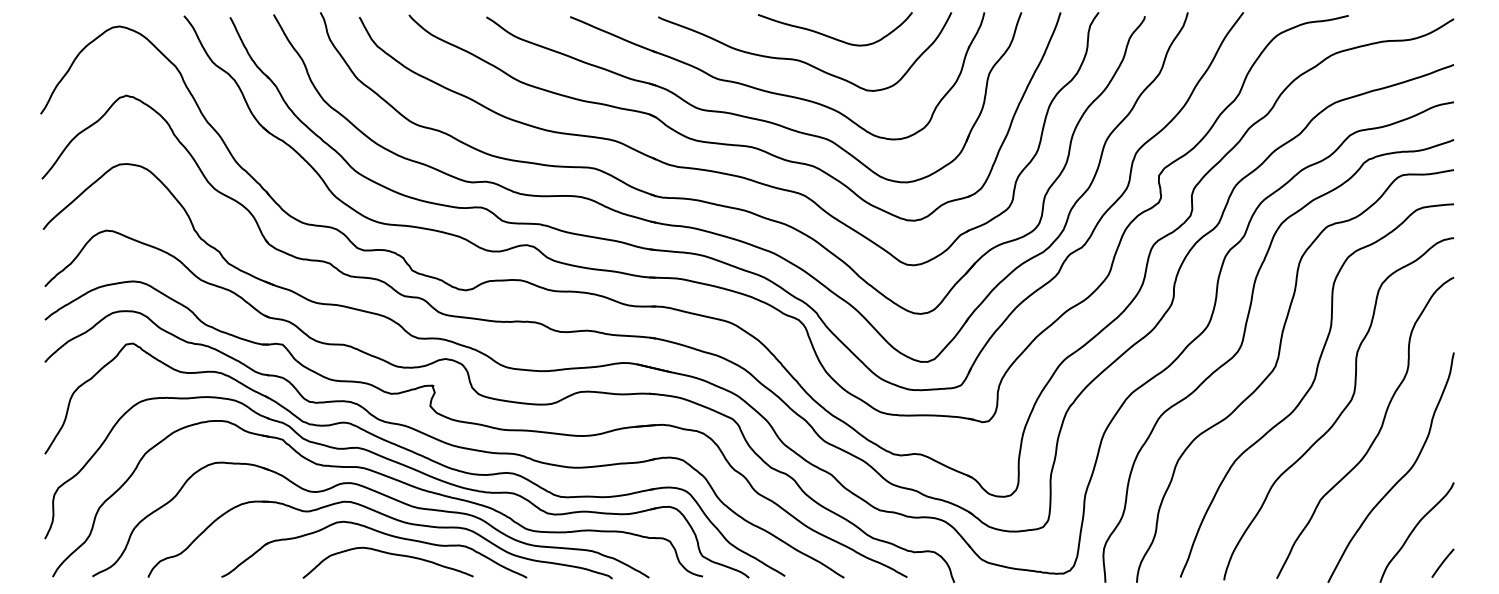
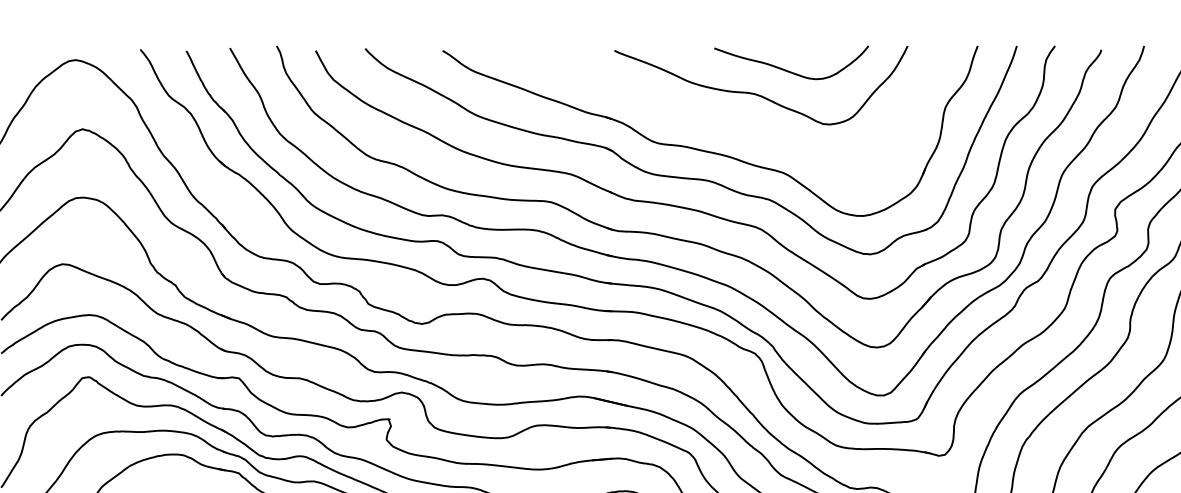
part: (776, 92) -> (732, 126), removed

